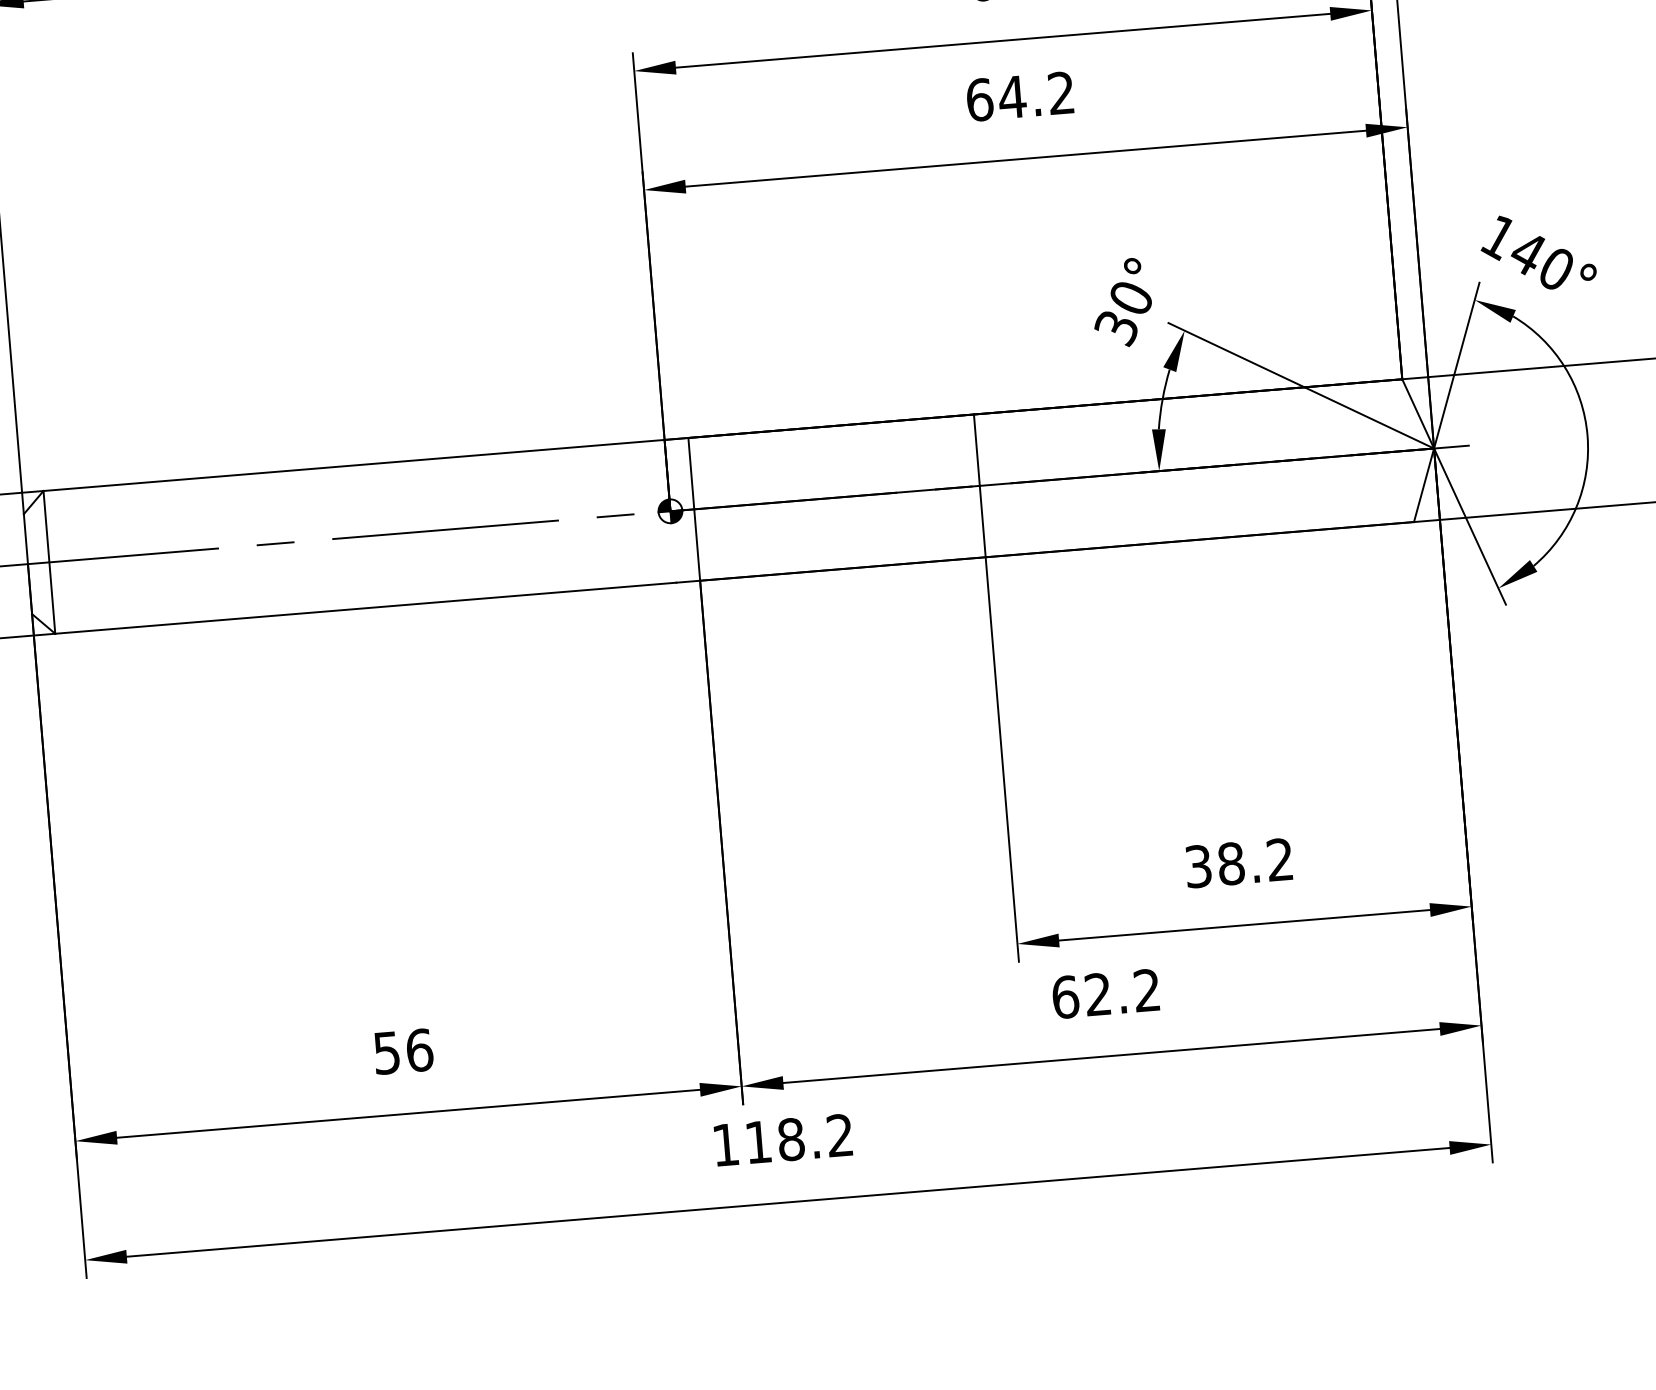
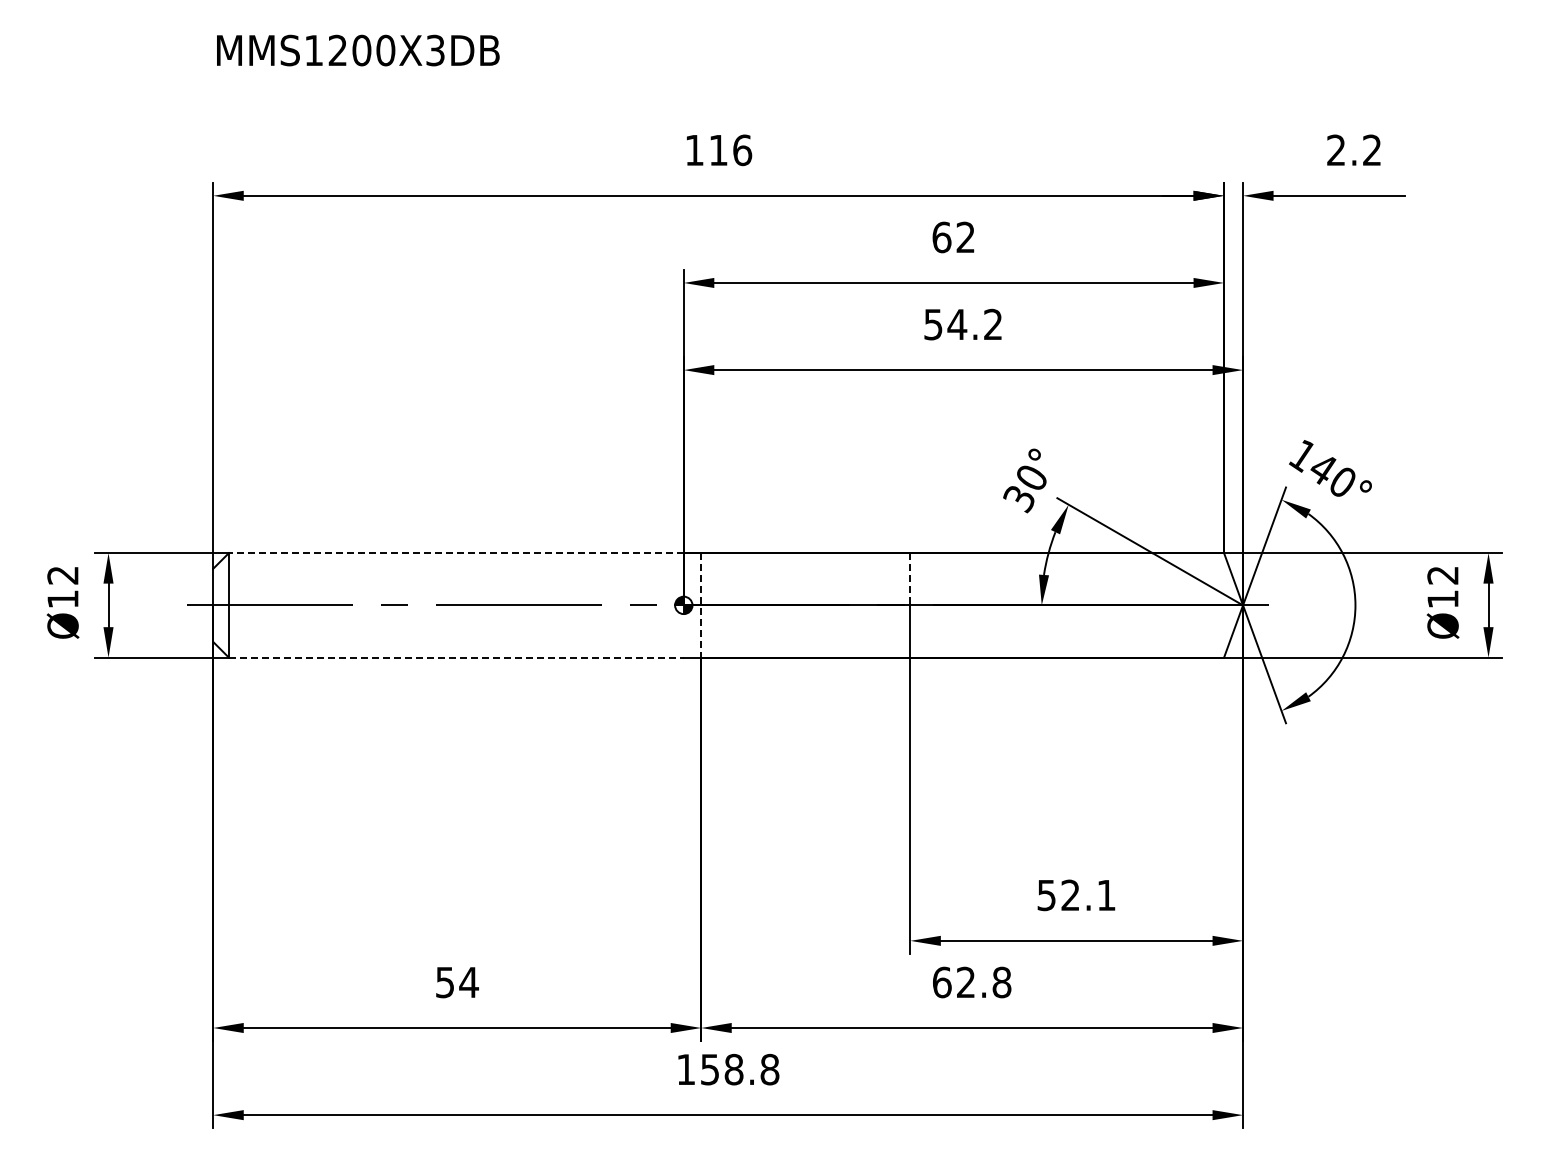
text: (979, 99) -> (933, 324), 64.2 -> 54.2
line: (977, 450) -> (910, 579), solid -> dashed
line: (352, 466) -> (455, 553), solid -> dashed
line: (694, 509) -> (701, 605), solid -> dashed
line: (365, 607) -> (456, 657), solid -> dashed
text: (1239, 863) -> (1076, 895), 38.2 -> 52.1
text: (1146, 990) -> (1001, 982), 62.2 -> 62.8
text: (418, 1050) -> (468, 982), 56 -> 54
text: (799, 1138) -> (740, 1069), 118.2 -> 158.8

